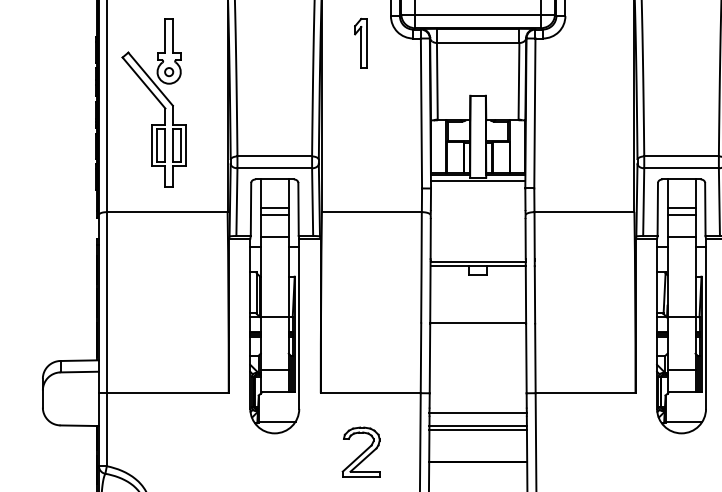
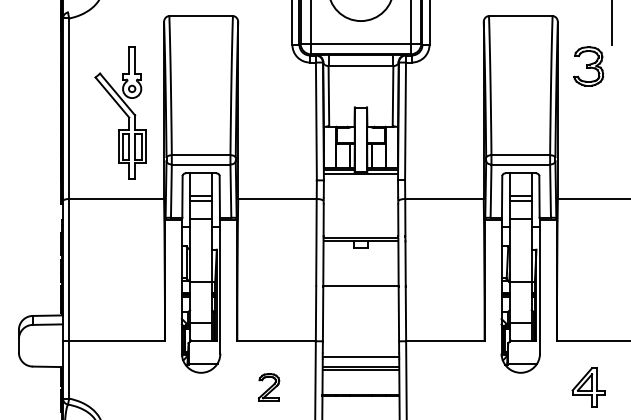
part: (360, 43) -> (268, 66), removed
part: (154, 102) -> (120, 112), moved
part: (360, 452) -> (268, 387), size x0.7

